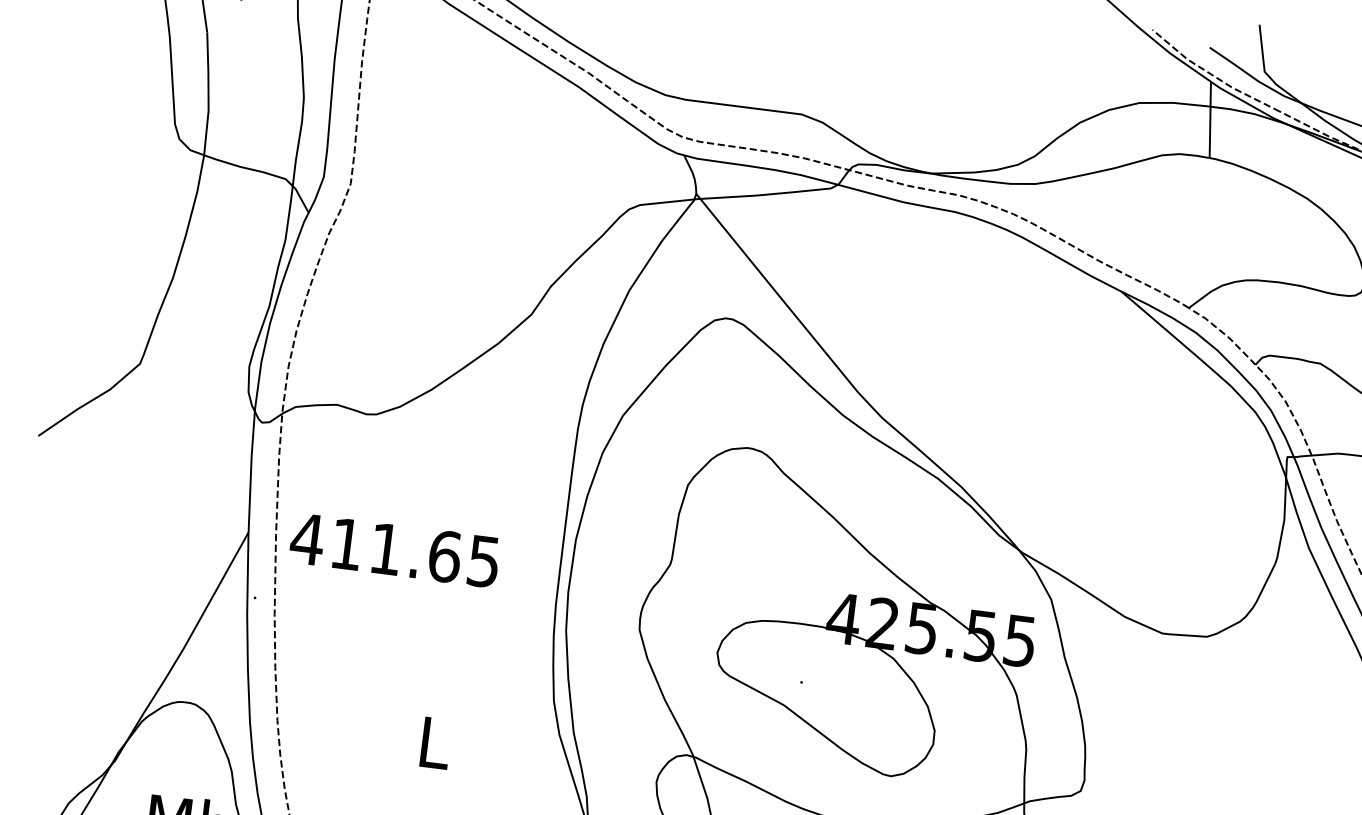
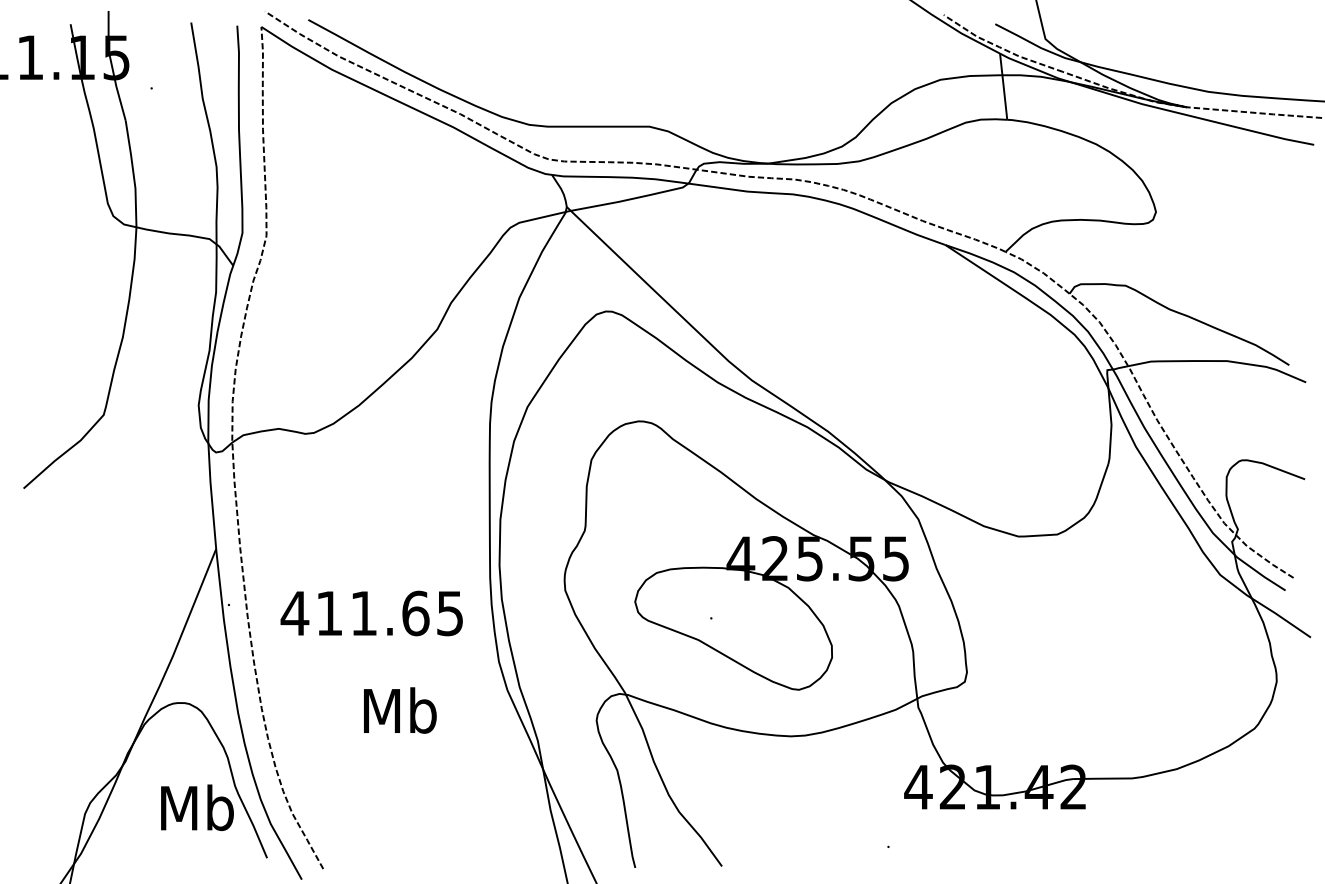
text: (394, 550) -> (371, 613), moved
text: (434, 742) -> (400, 710), L -> Mb

